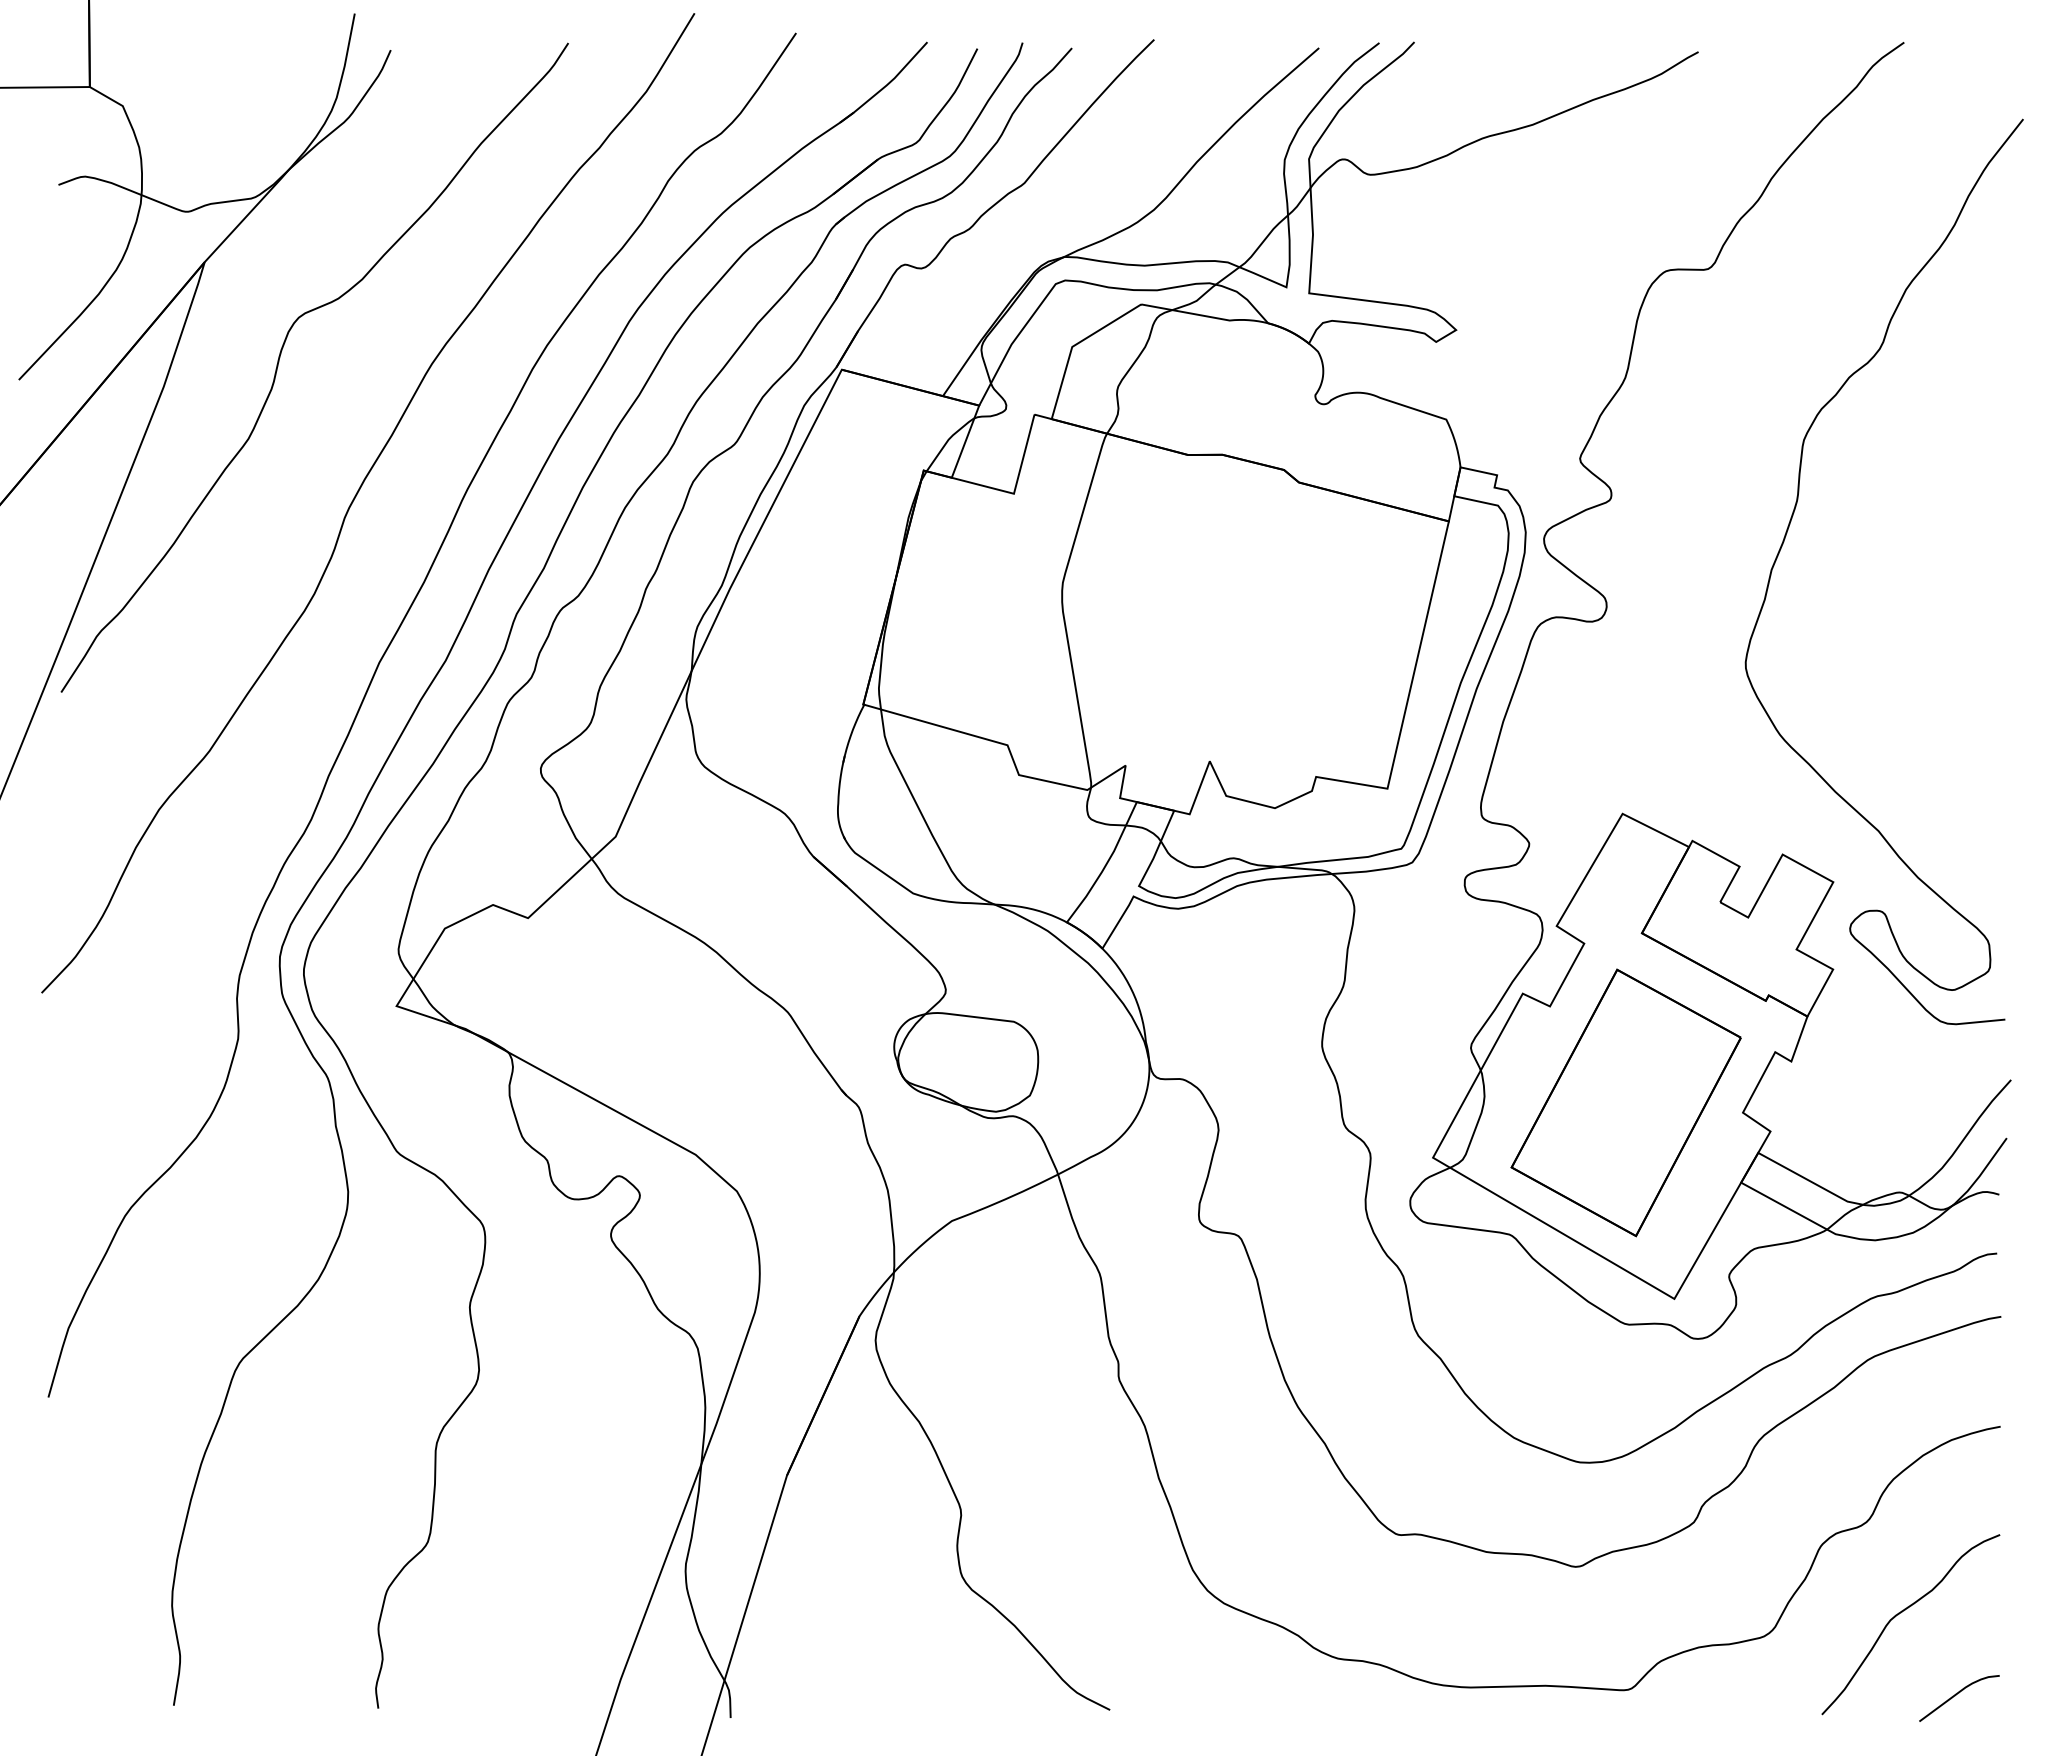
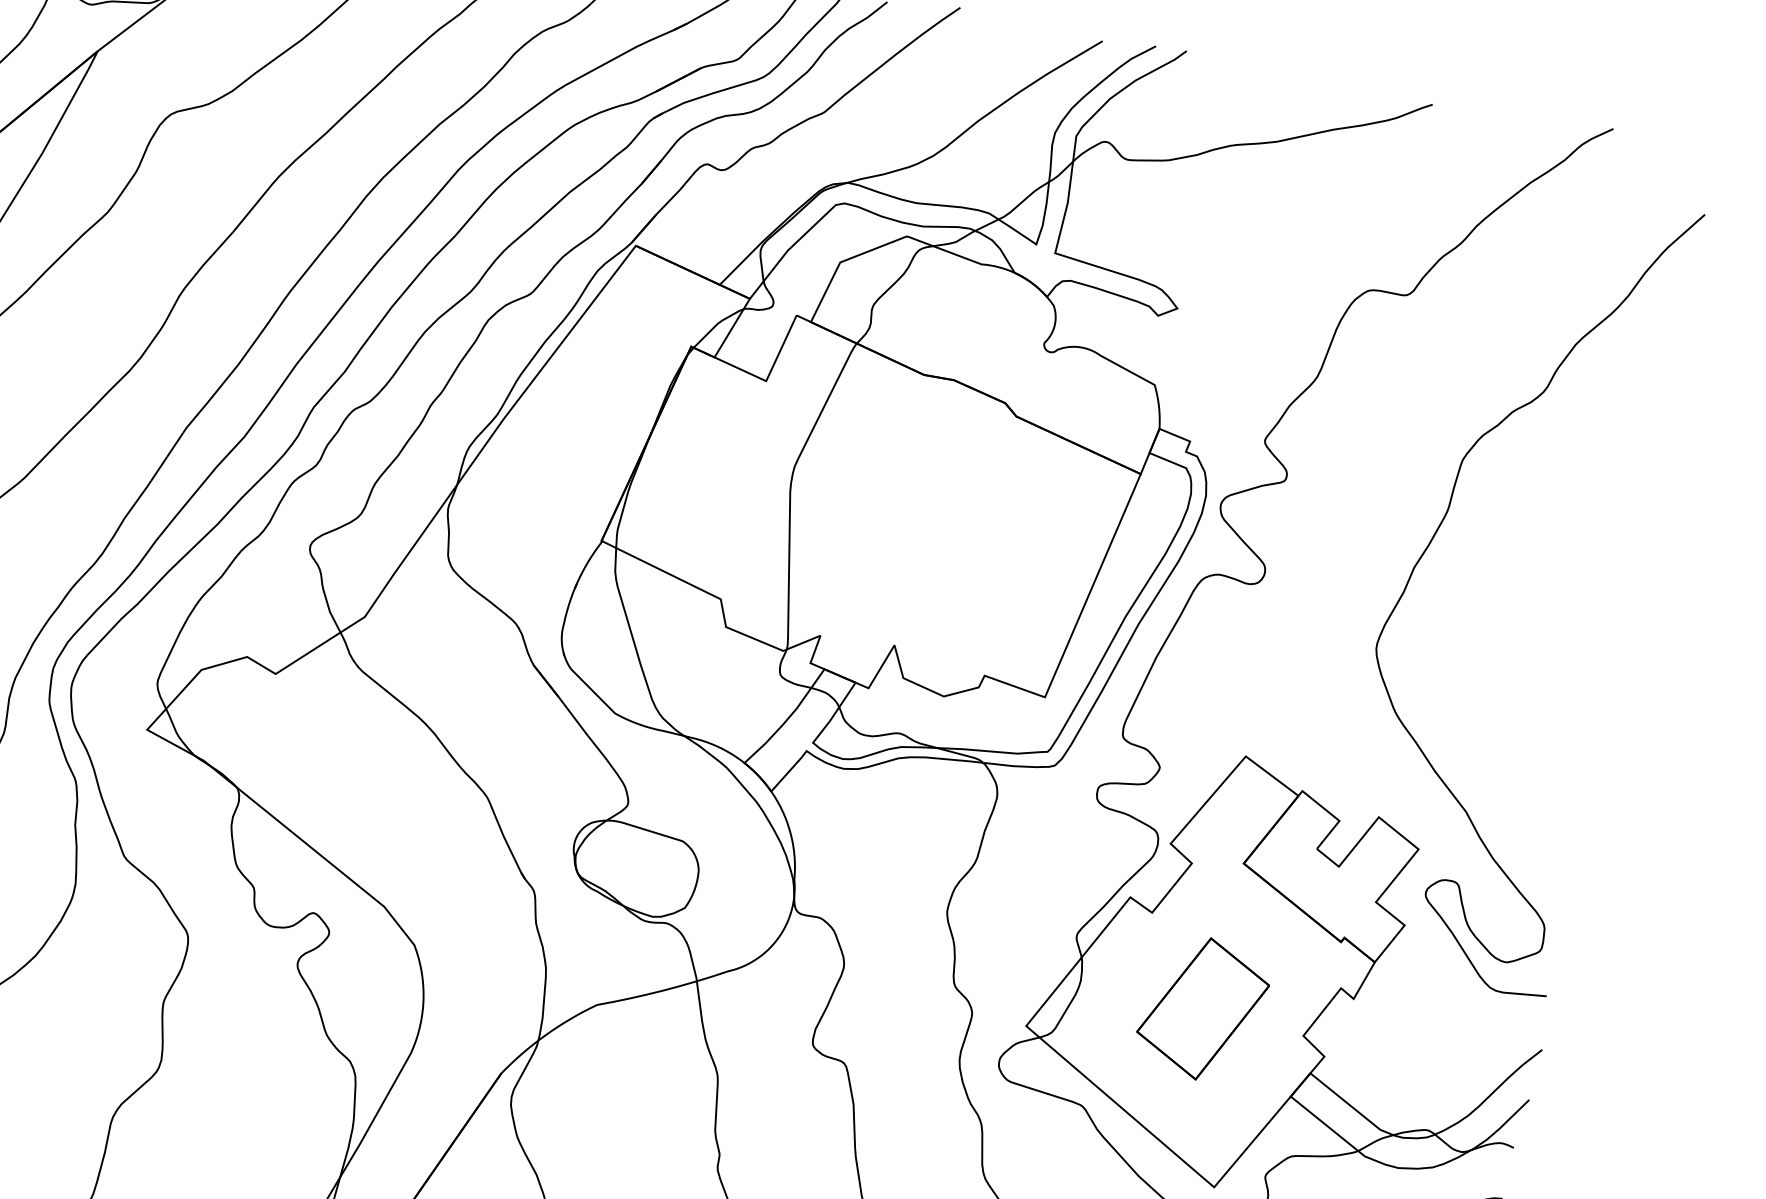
part: (1625, 1102) -> (1202, 1008), size x0.6

